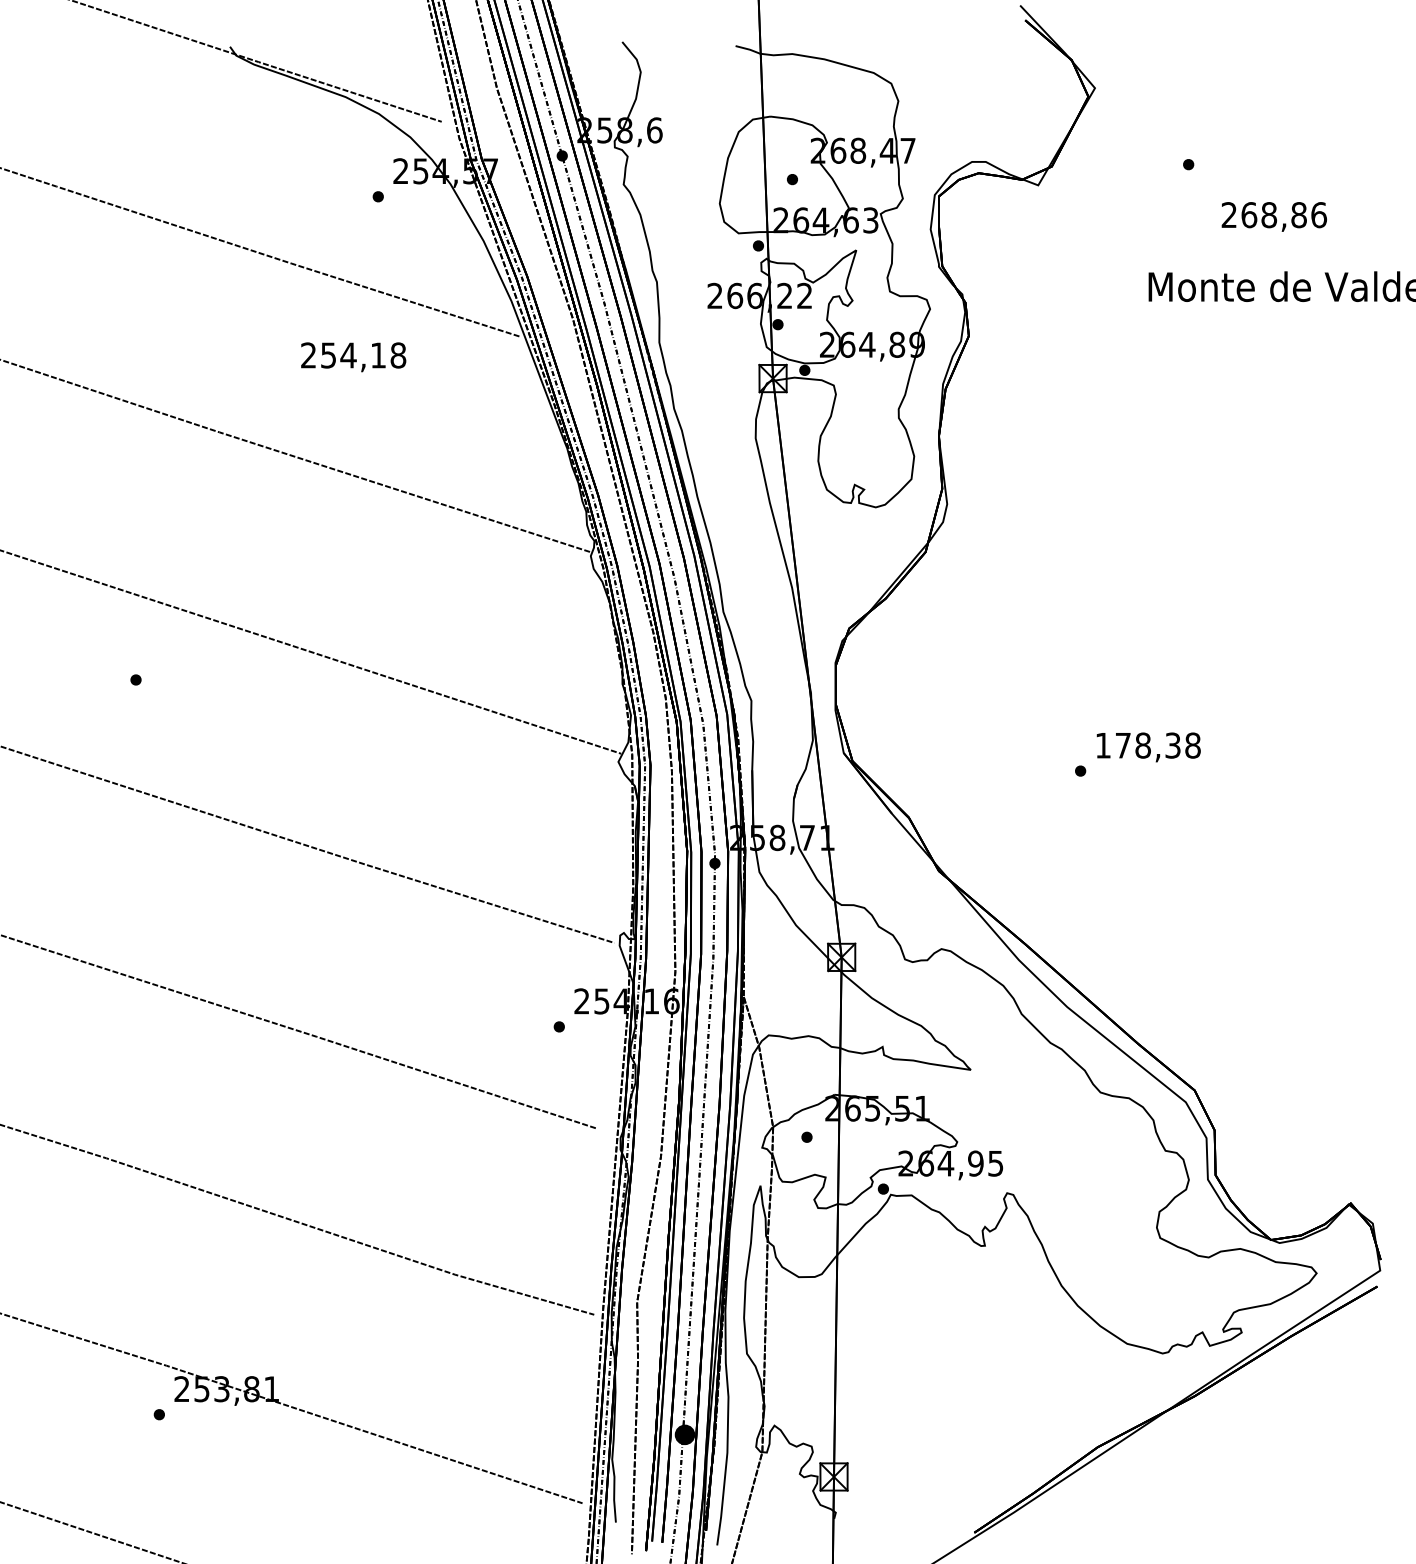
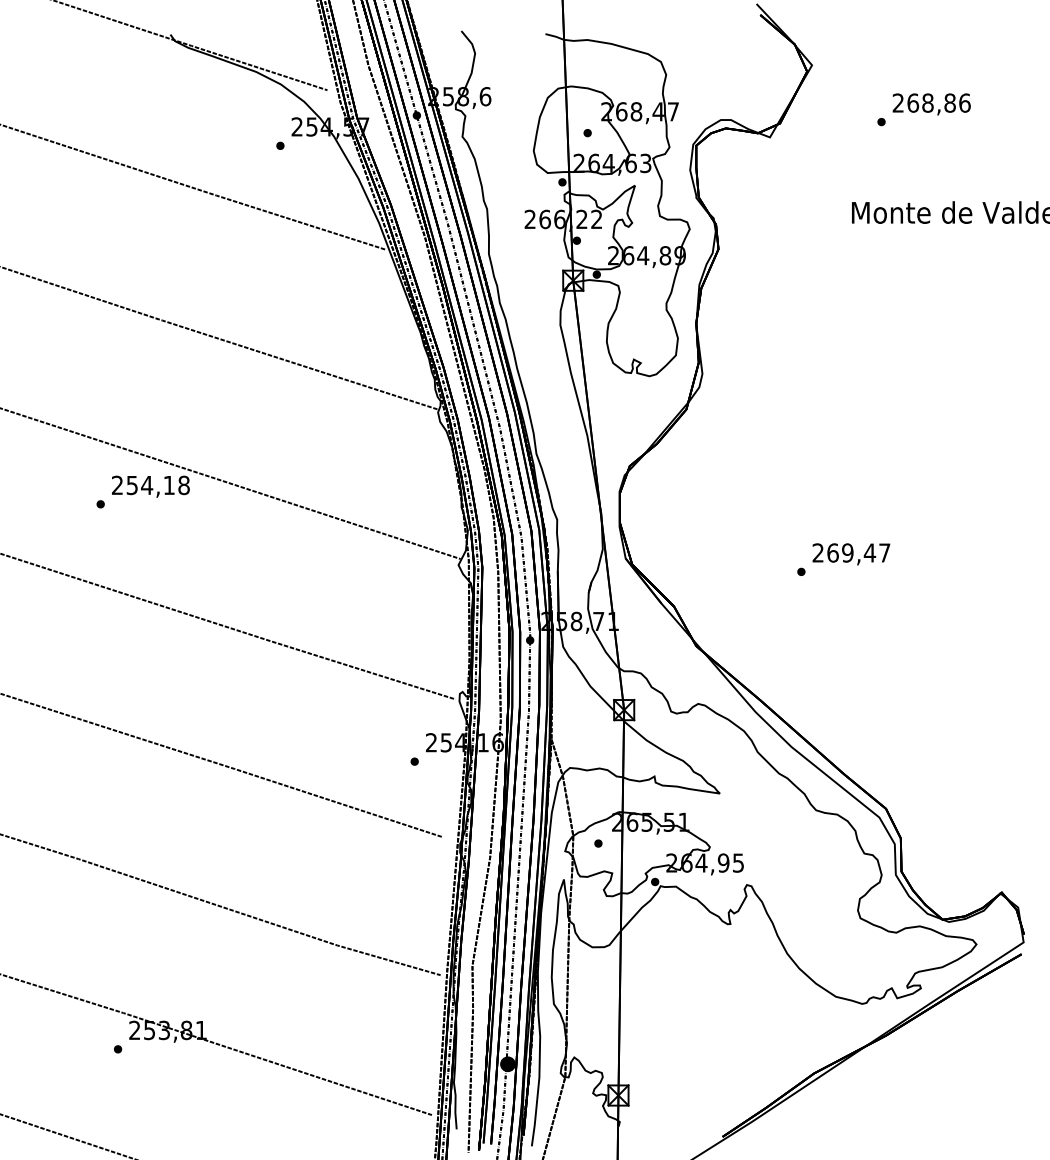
text: (1273, 216) -> (931, 104), moved
text: (353, 357) -> (150, 486), moved
text: (1147, 745) -> (851, 552), 178,38 -> 269,47

